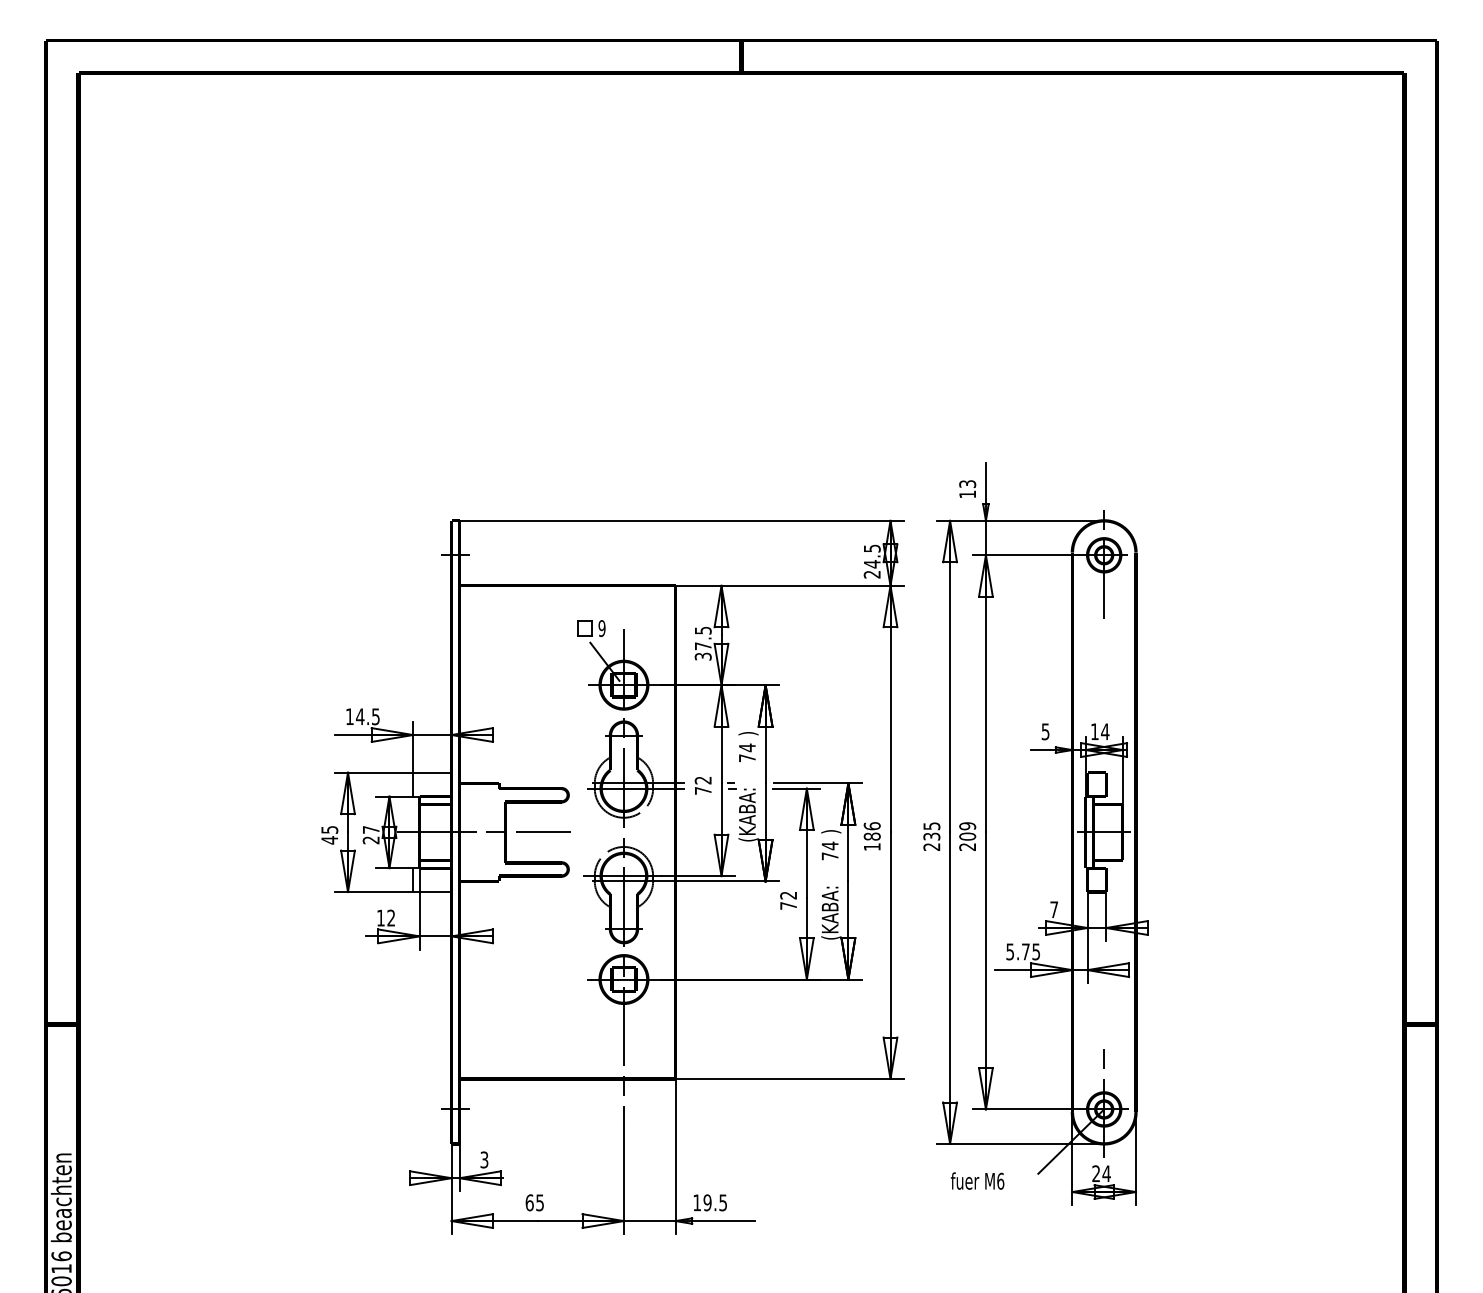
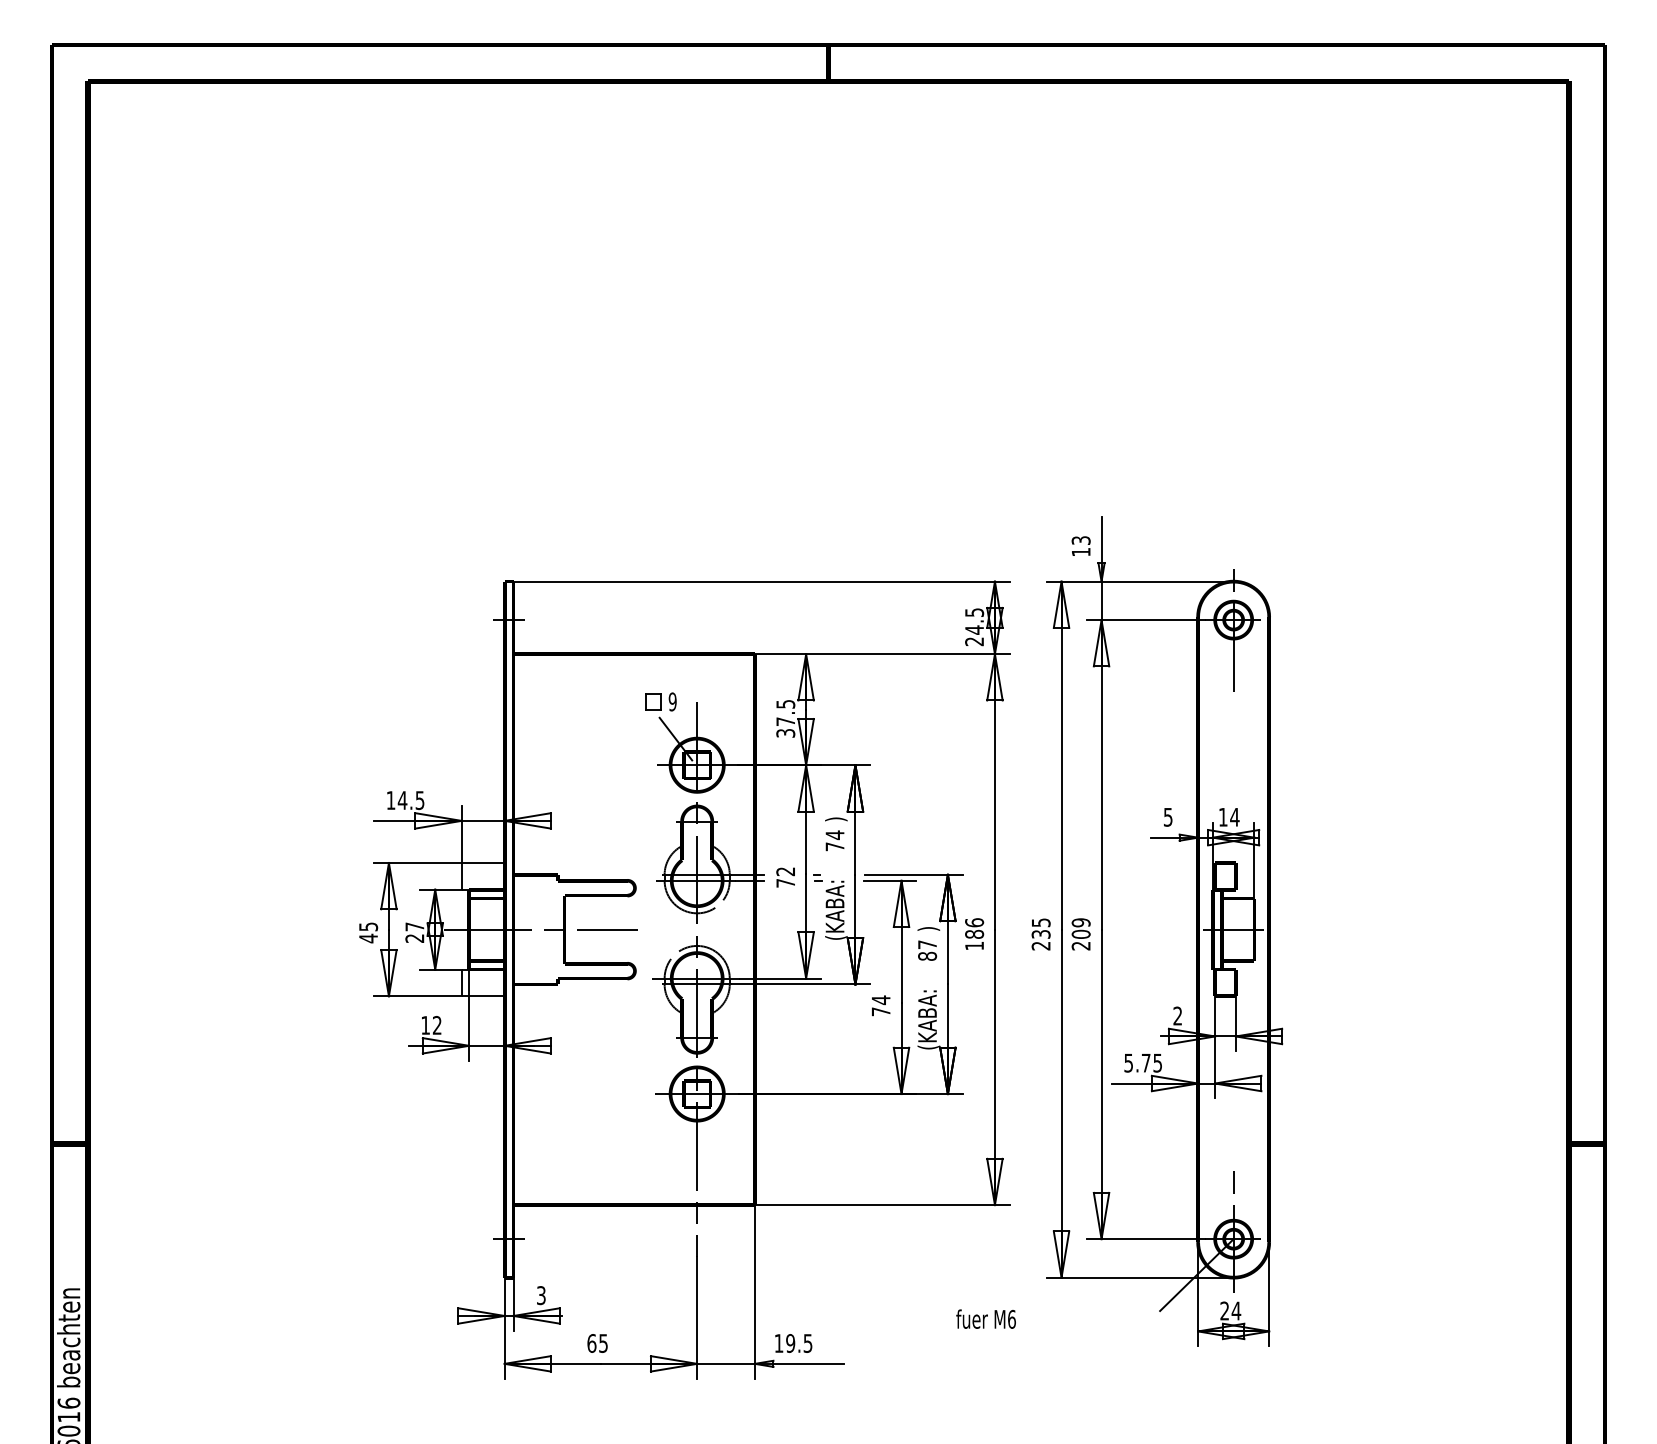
text: (829, 850) -> (926, 949), 74 -> 87
text: (788, 895) -> (881, 1000), 72 -> 74
text: (1053, 909) -> (1177, 1015), 7 -> 2
text: (977, 1180) -> (986, 1318), moved

